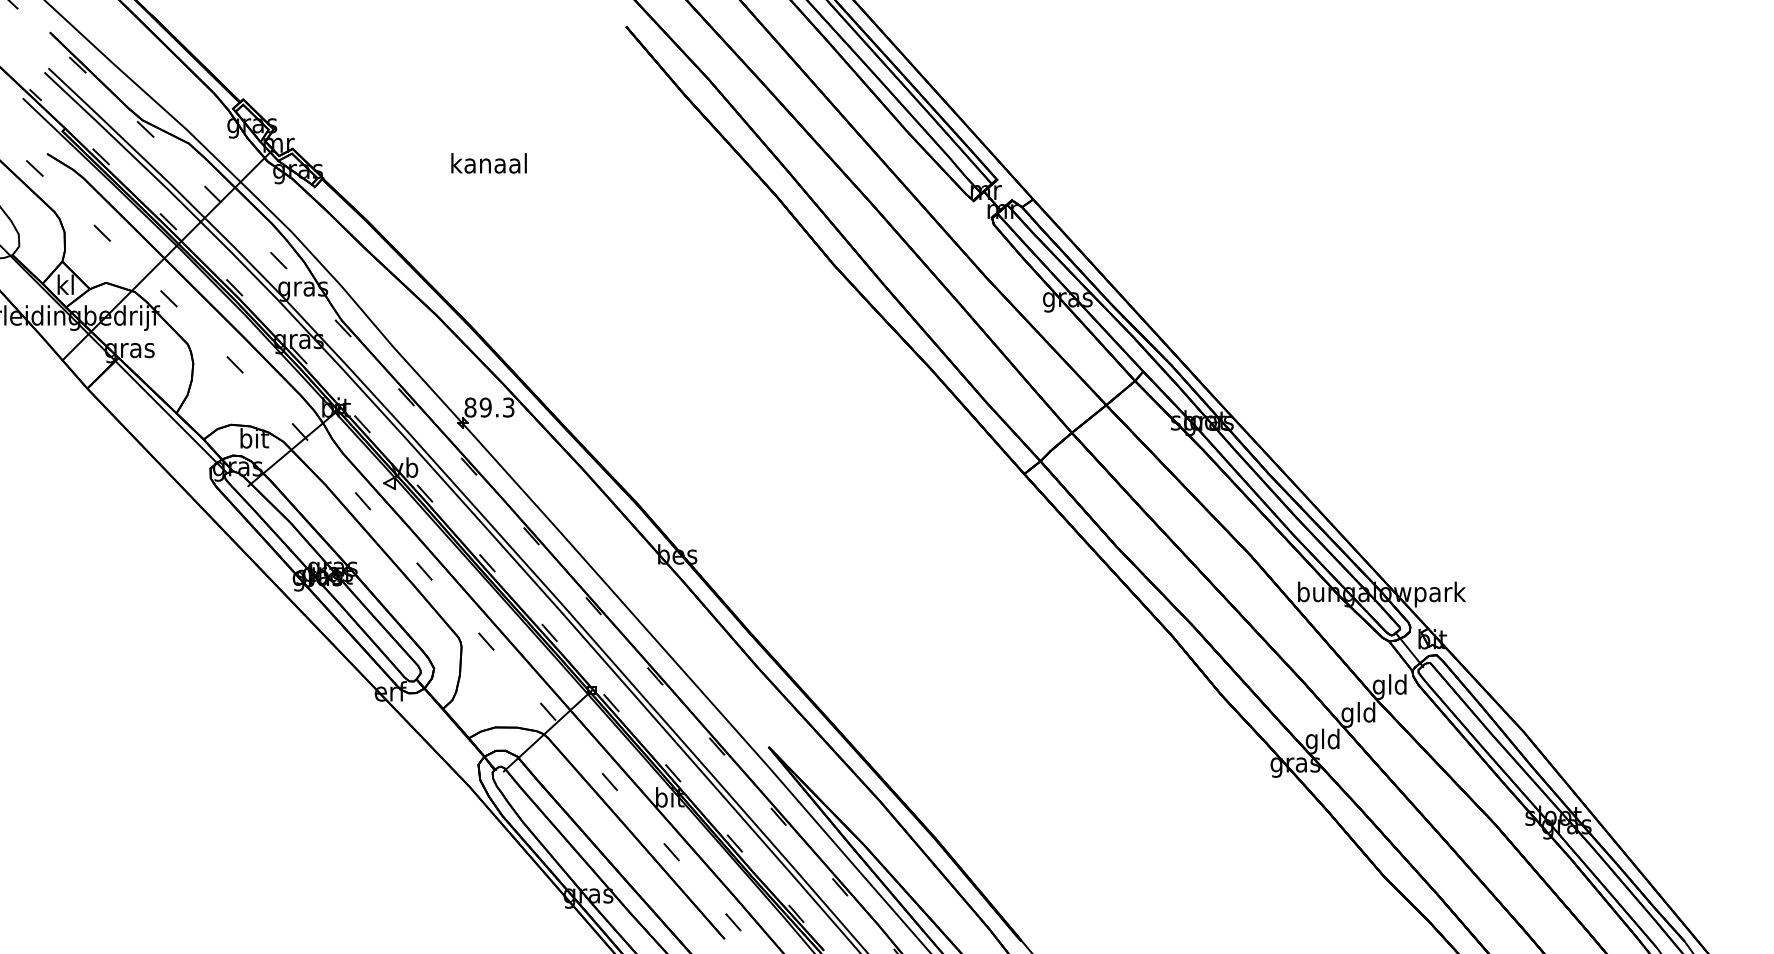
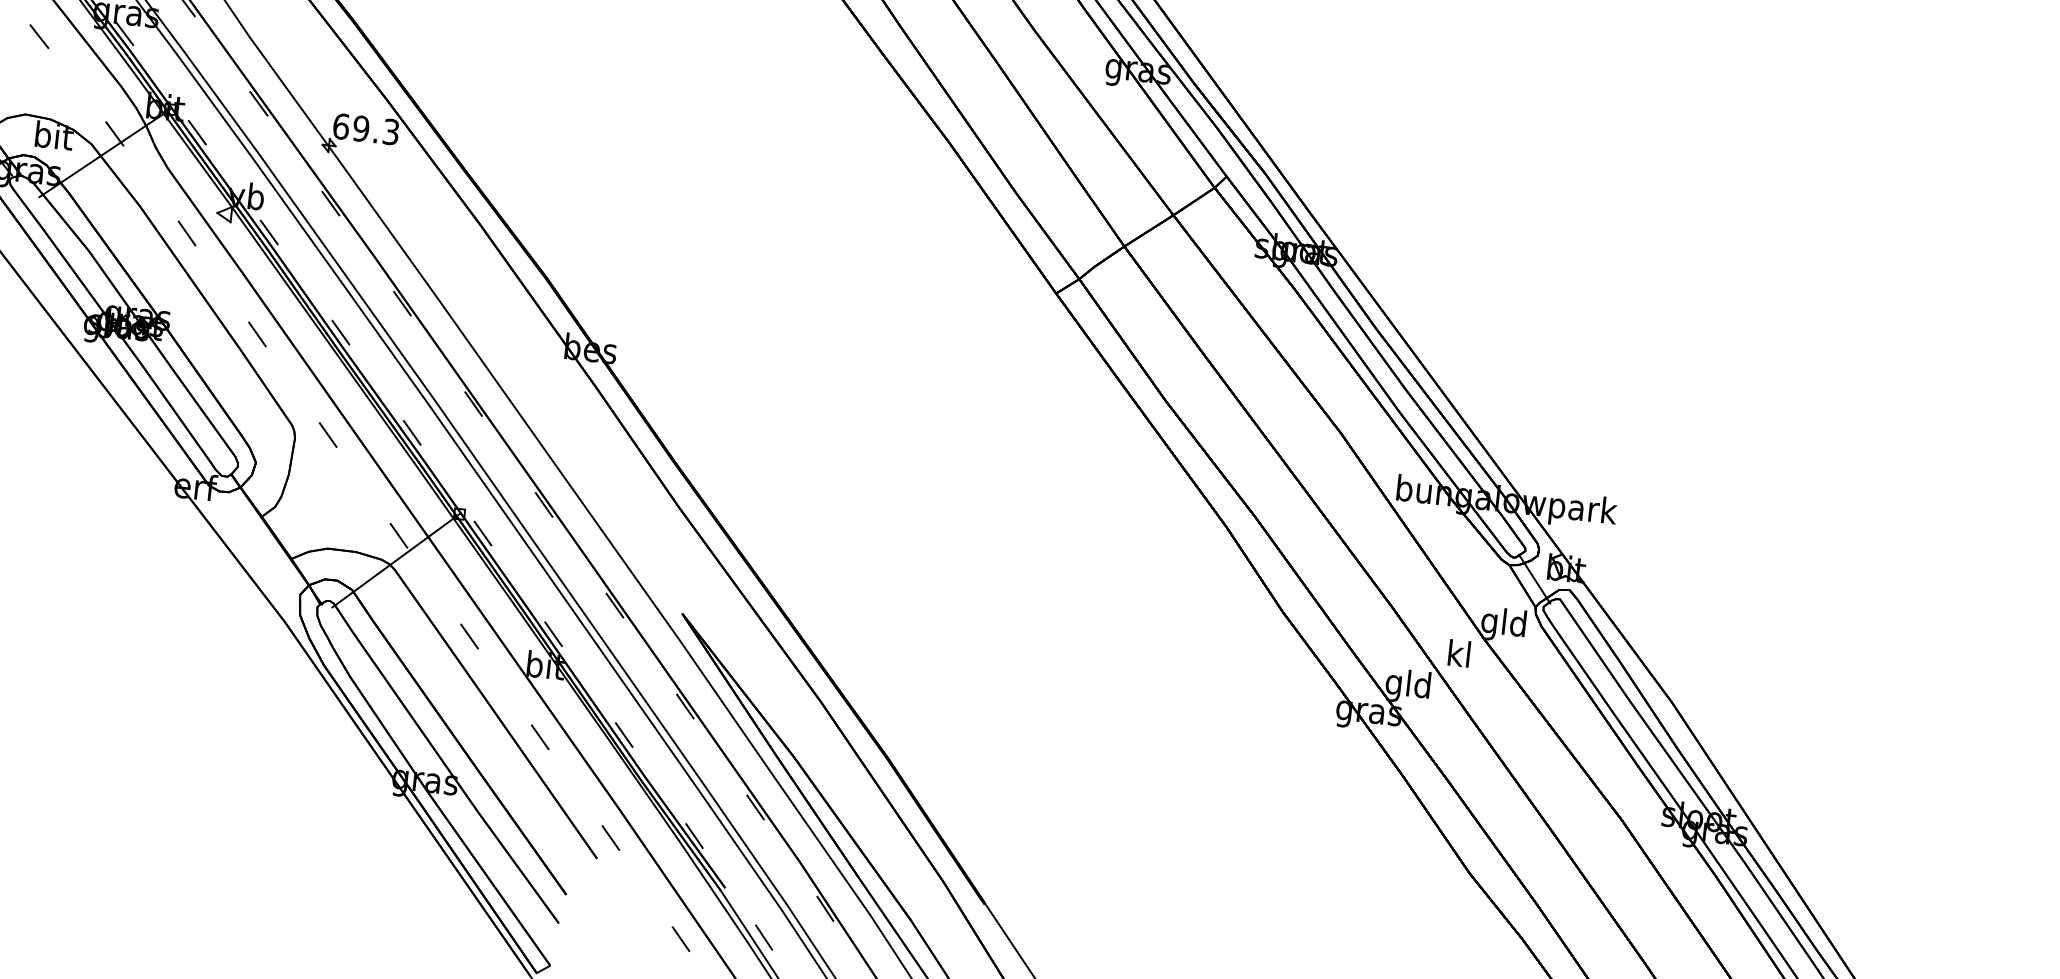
text: (470, 407) -> (341, 126), 89.3 -> 69.3
text: (1358, 714) -> (1458, 656), gld -> kl

